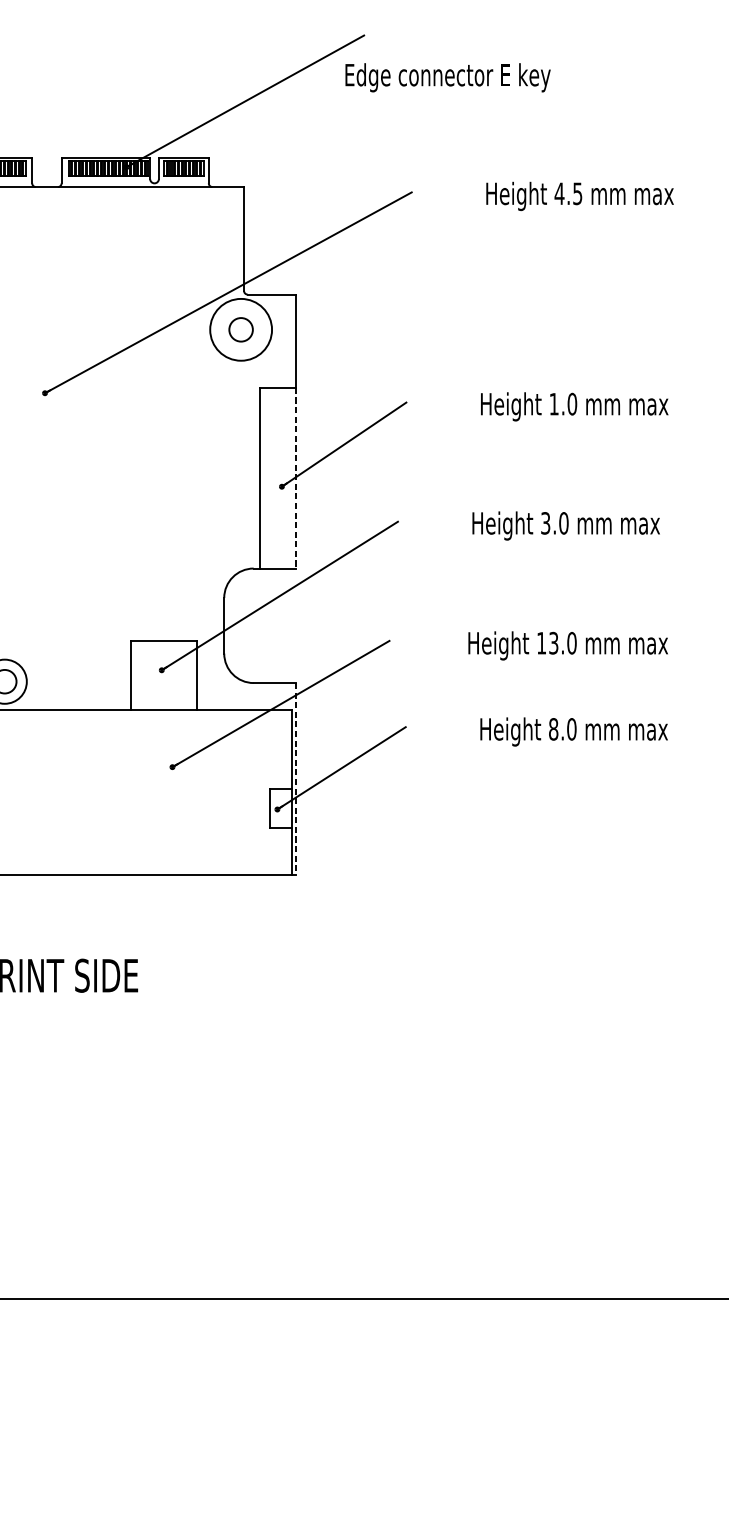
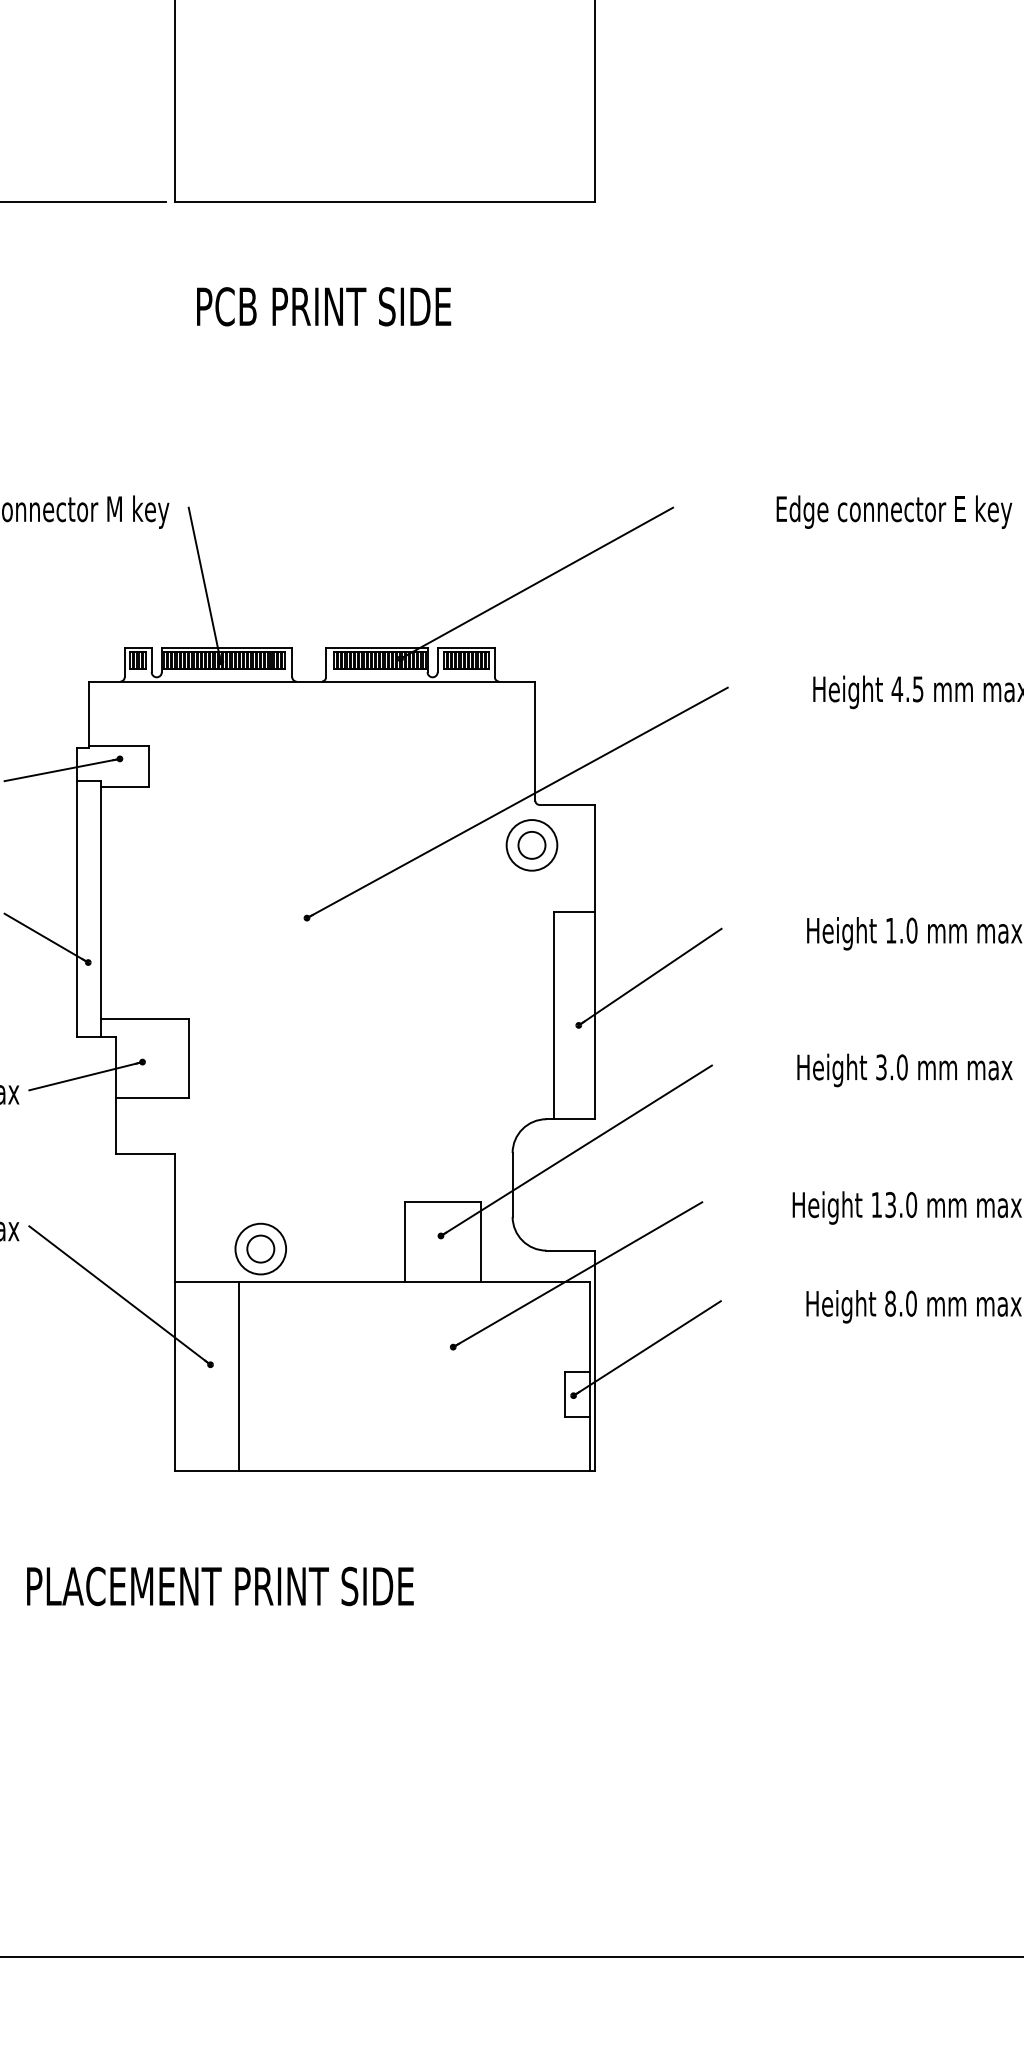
text: (448, 77) -> (894, 511), moved
circle: (240, 329) -> (531, 845), size x0.71
line: (295, 478) -> (594, 1015), dashed -> solid
line: (295, 779) -> (594, 1361), dashed -> solid

